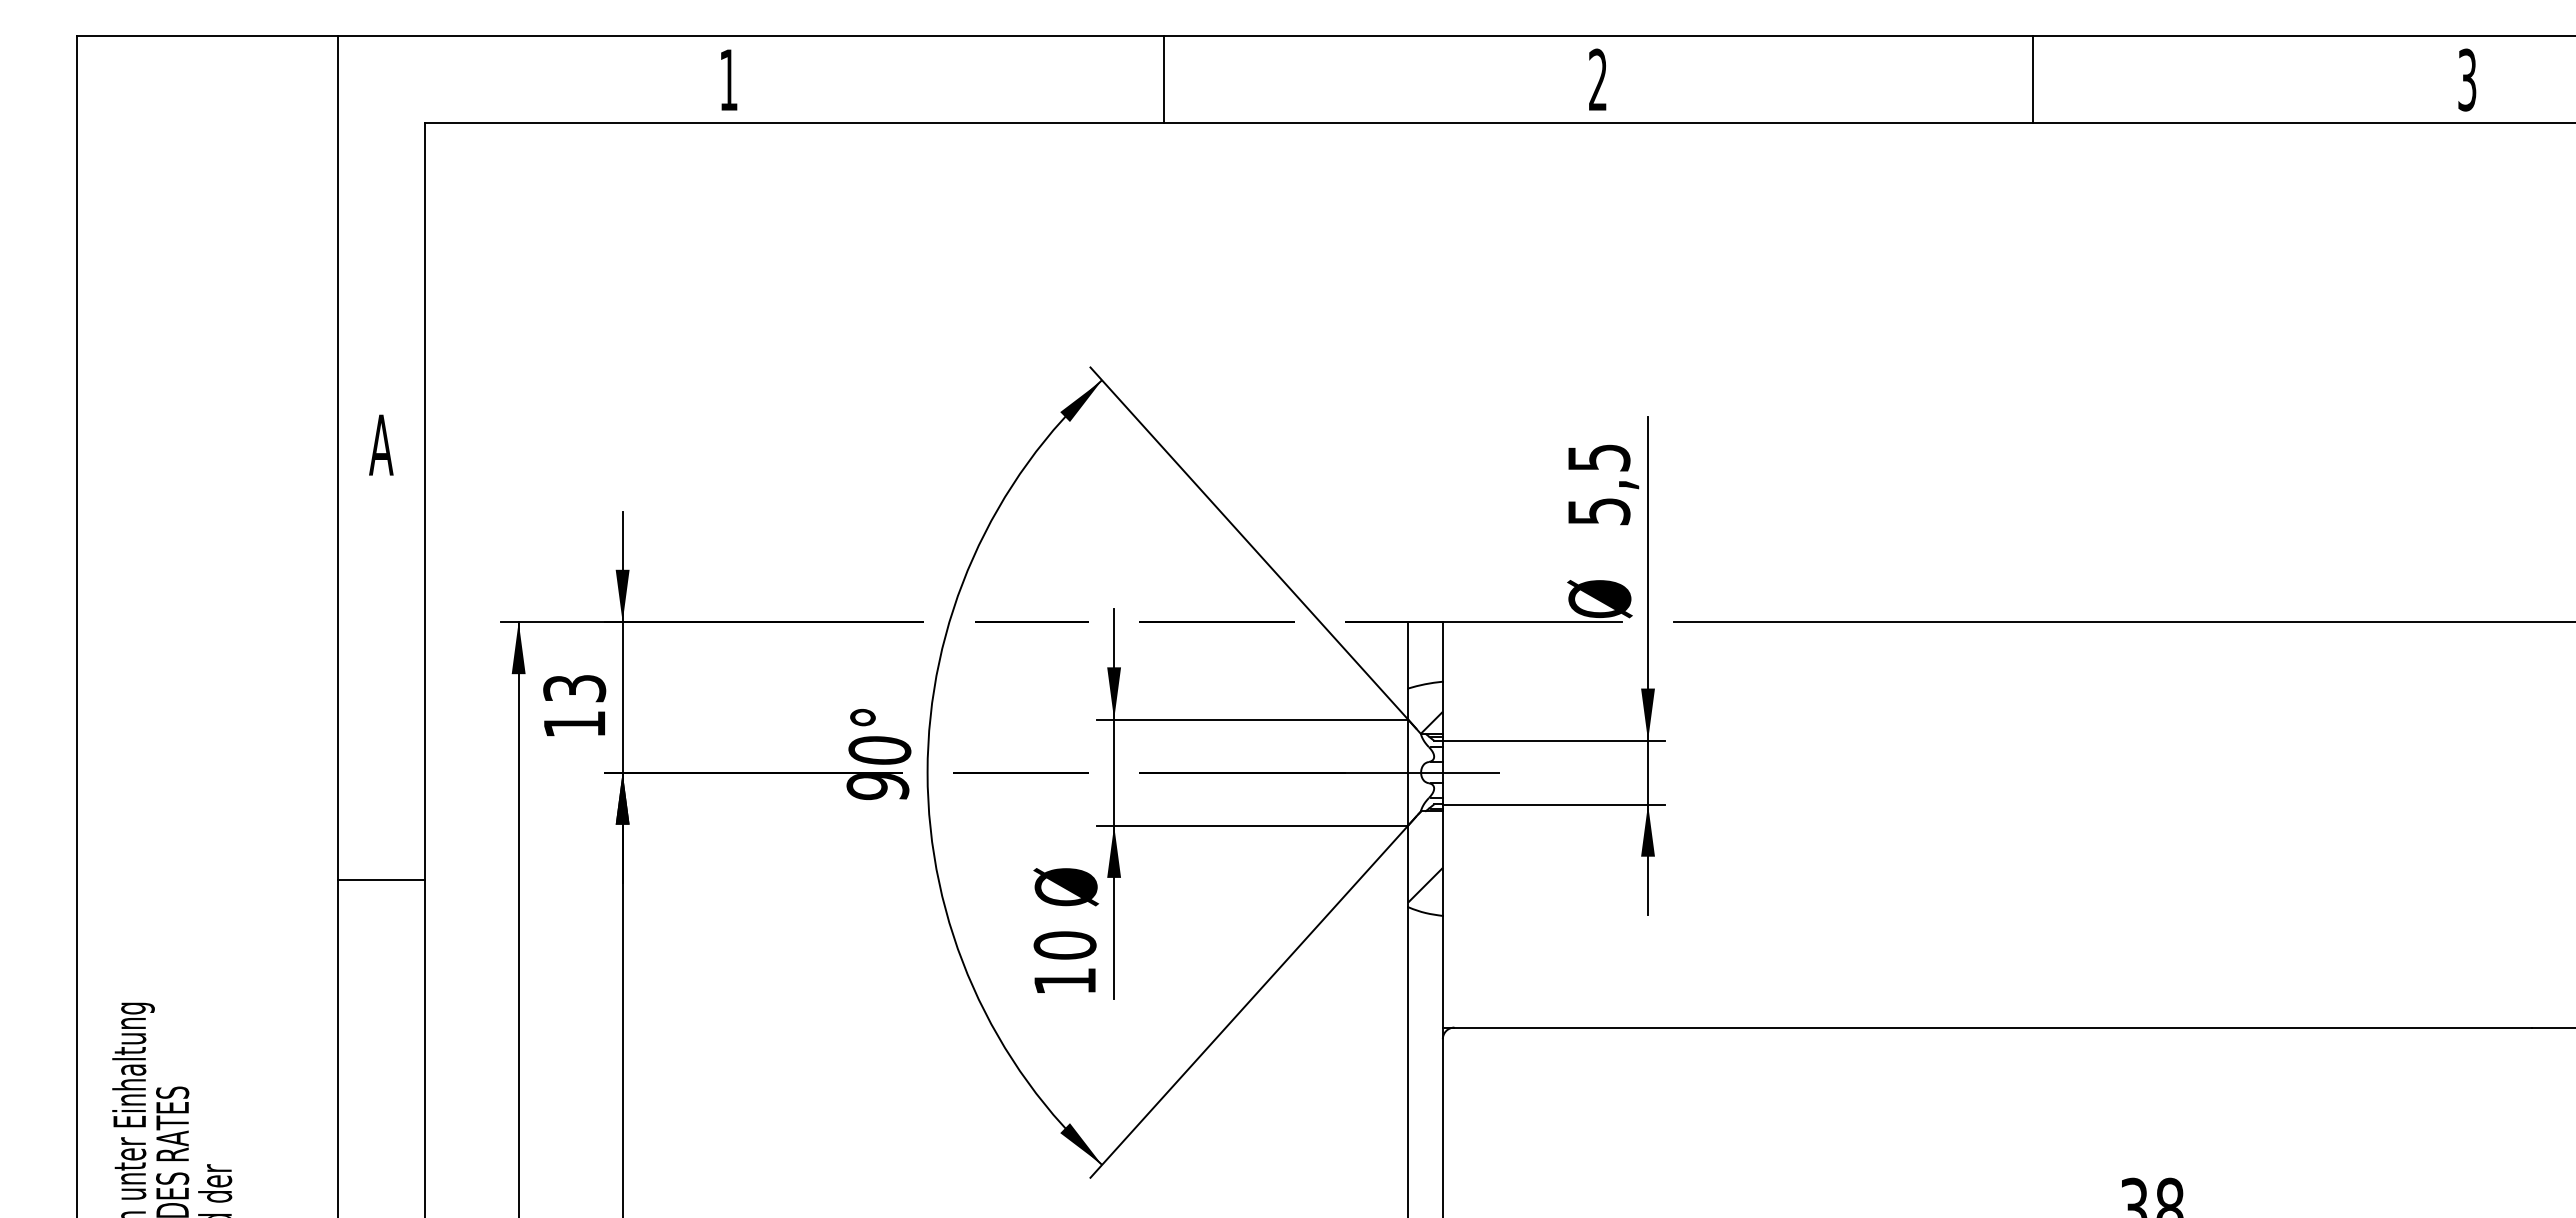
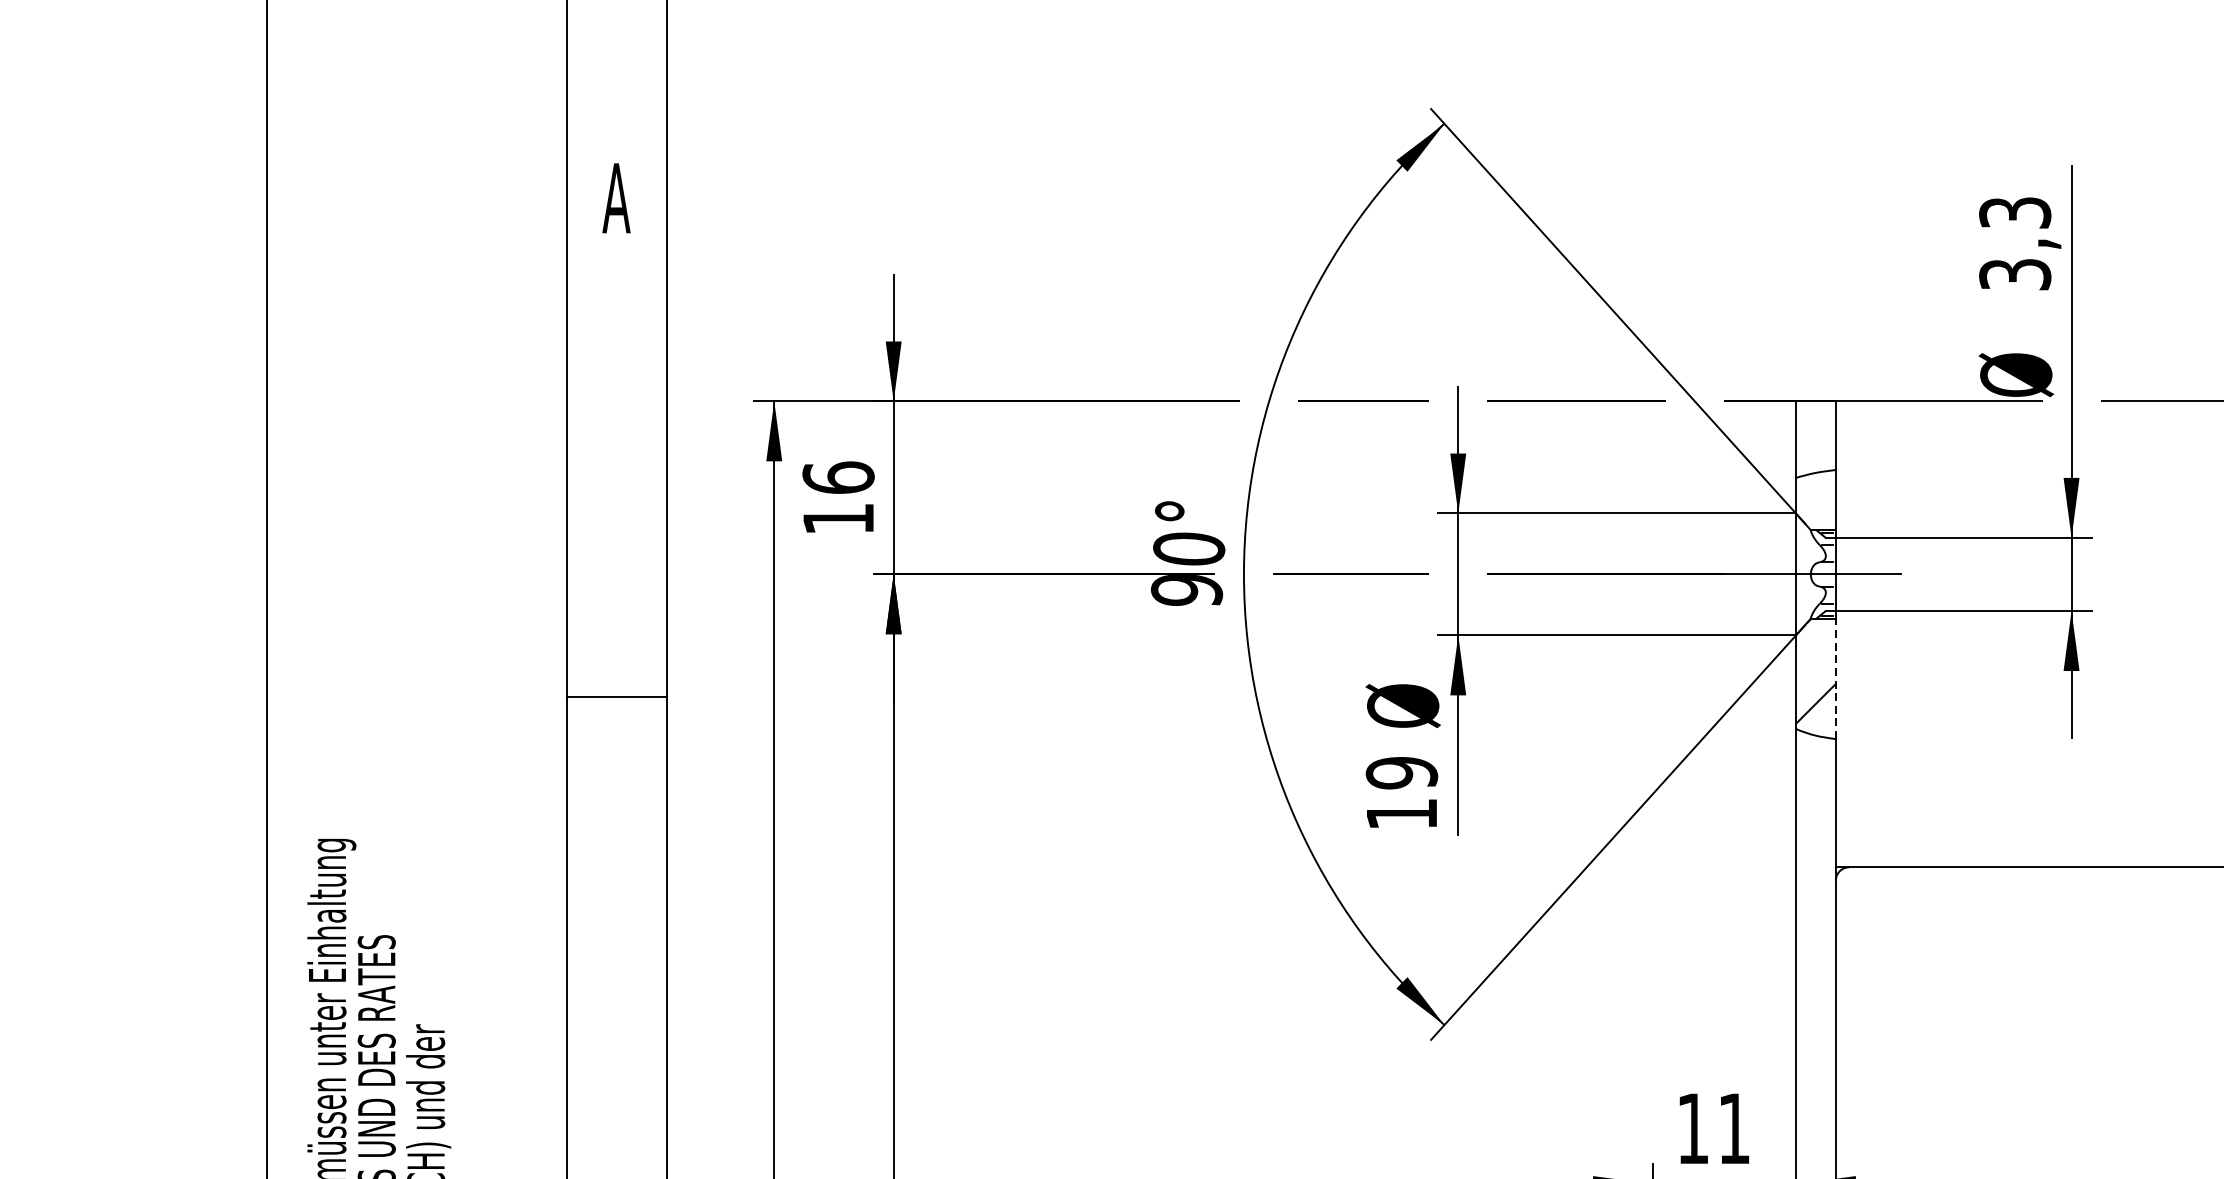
text: (1598, 484) -> (2014, 243), 5,5 -> 3,3
text: (574, 688) -> (838, 477), 13 -> 16
hatch: (1431, 722) -> (1822, 516), removed
line: (1442, 863) -> (1835, 678), solid -> dashed
text: (1064, 945) -> (1401, 773), 10 -> 19

